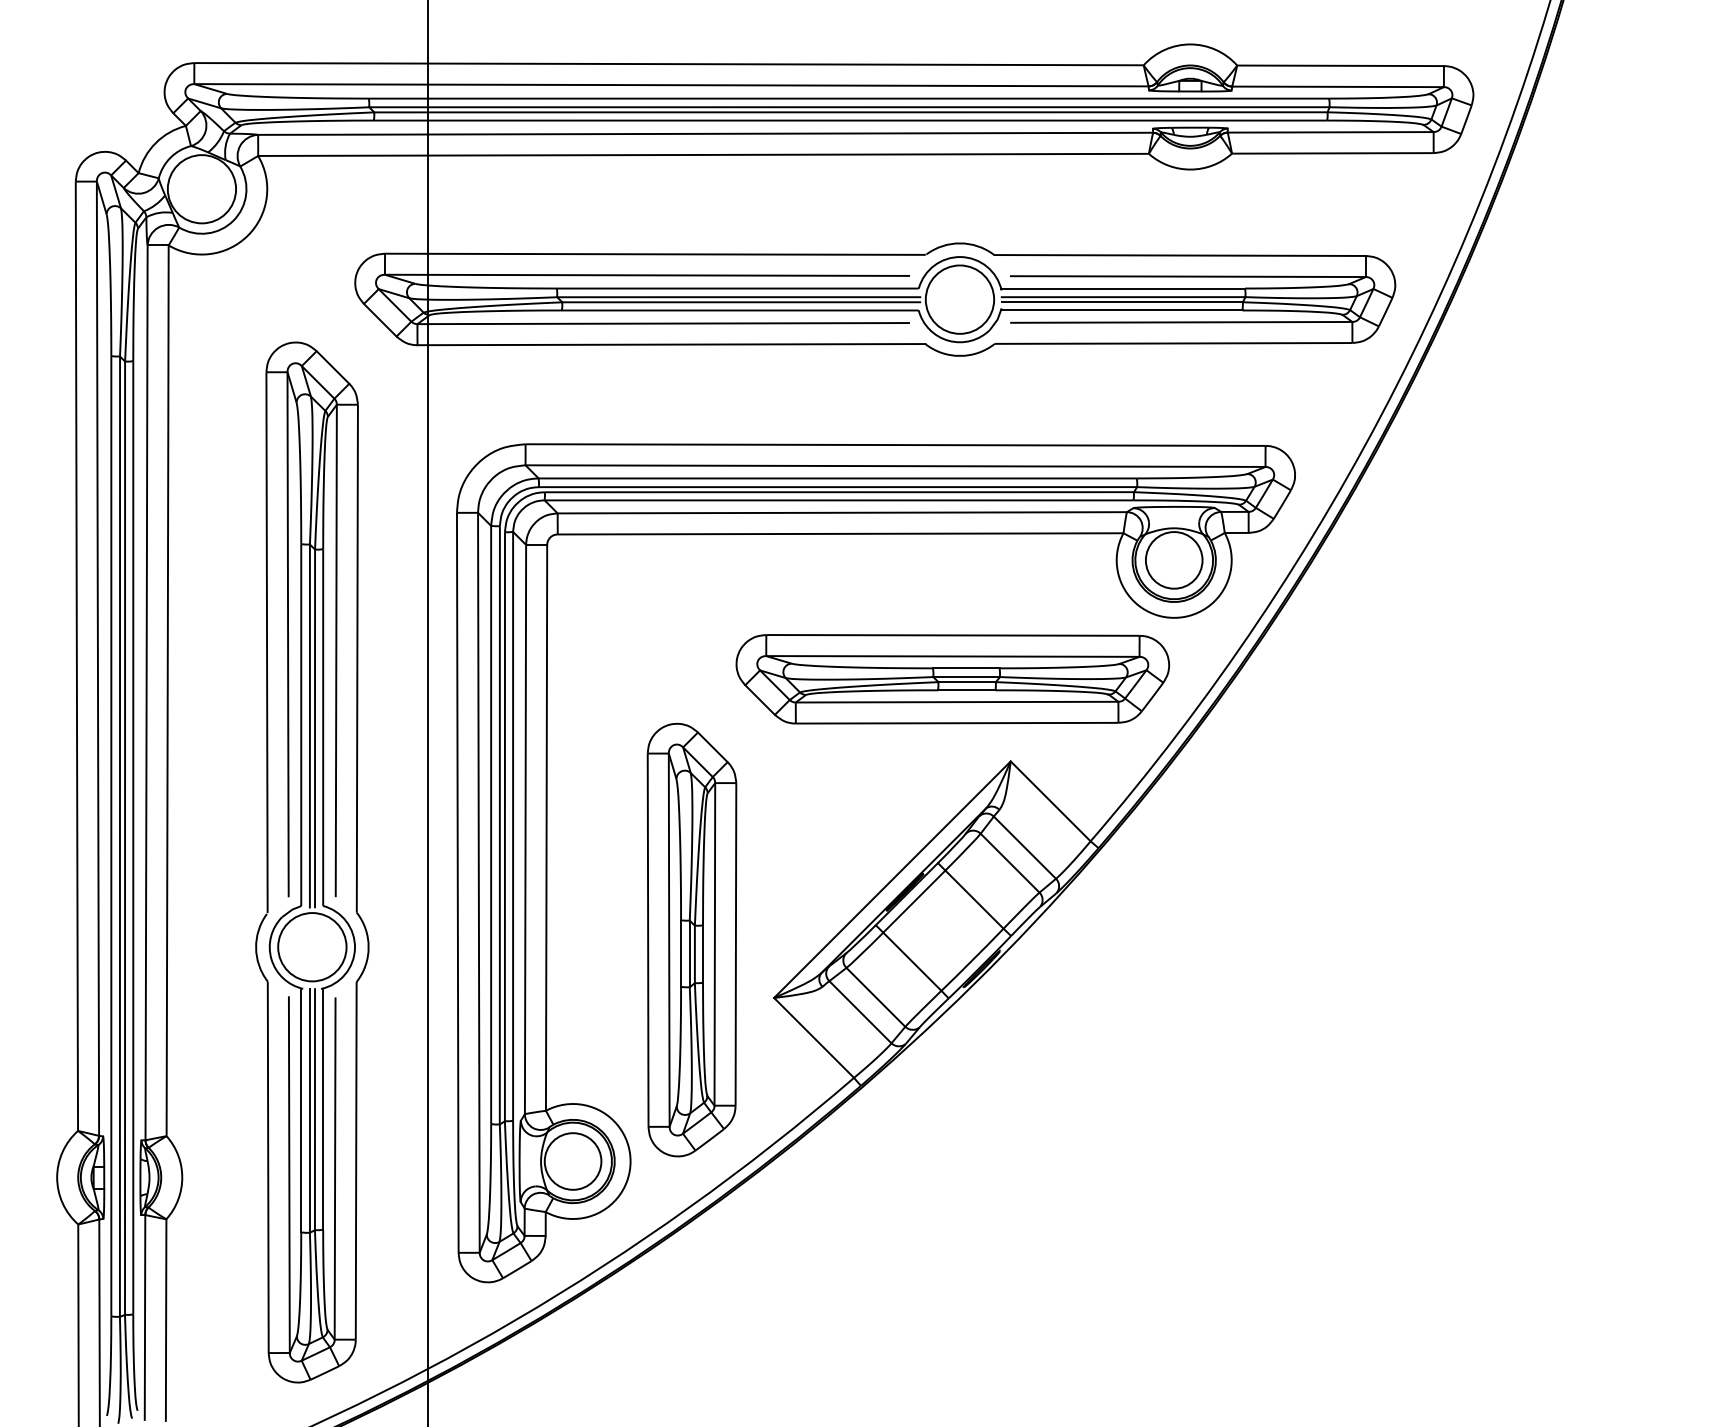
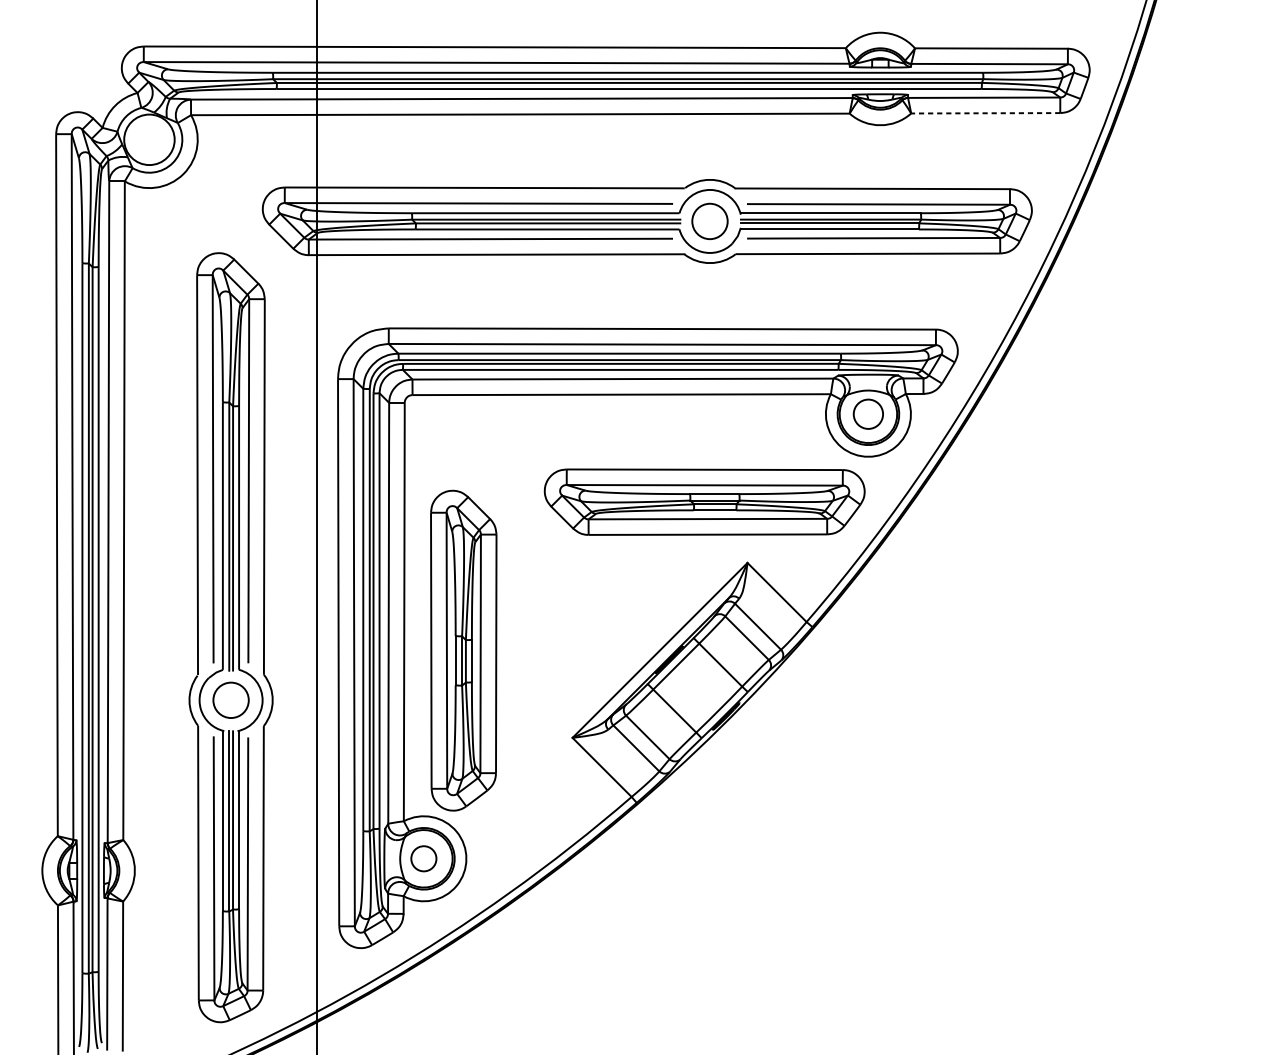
line: (1333, 153) -> (986, 113), solid -> dashed
circle: (959, 299) -> (709, 221), size x0.7
circle: (1173, 560) -> (867, 414), size x0.7
part: (691, 939) -> (463, 650), moved
circle: (312, 947) -> (231, 700), size x0.7
circle: (572, 1161) -> (423, 858), size x0.6

